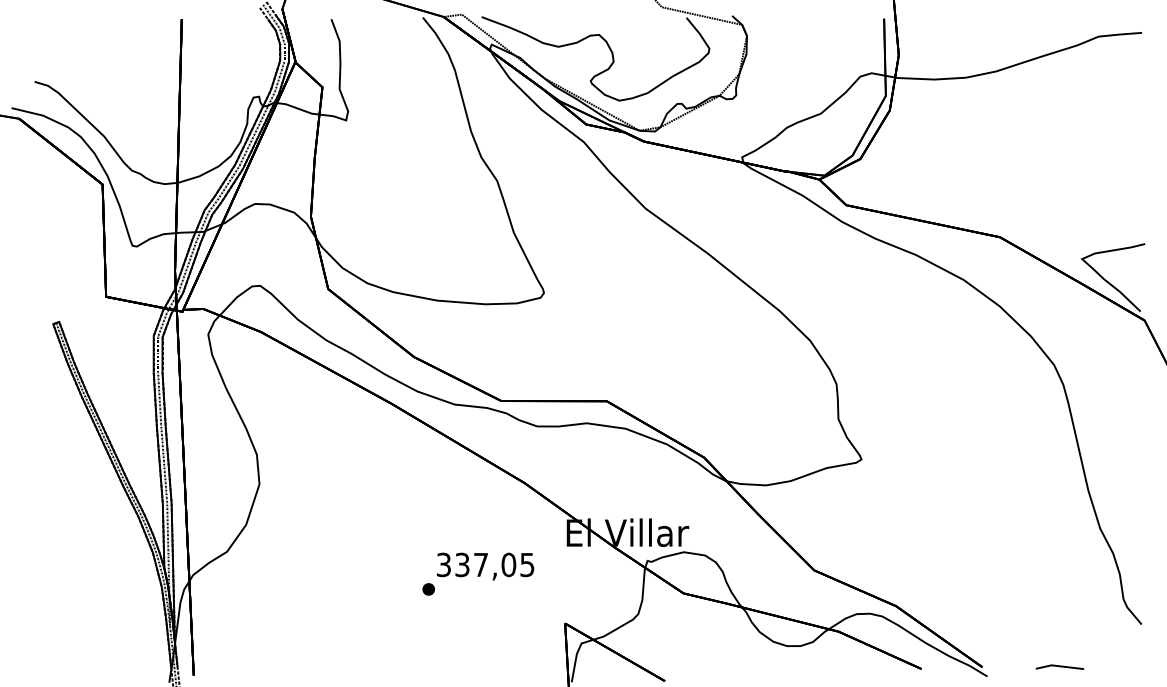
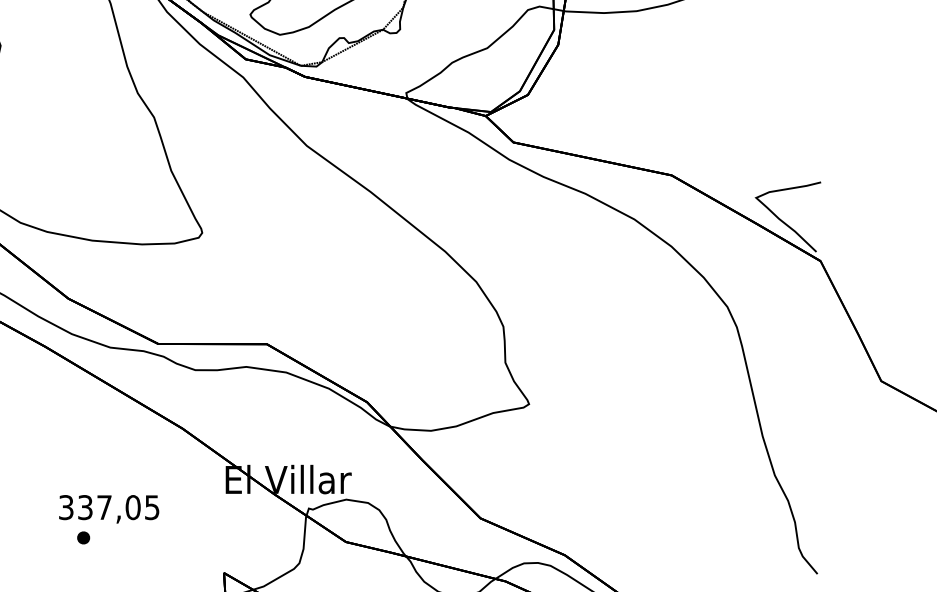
text: (485, 566) -> (109, 509), moved

